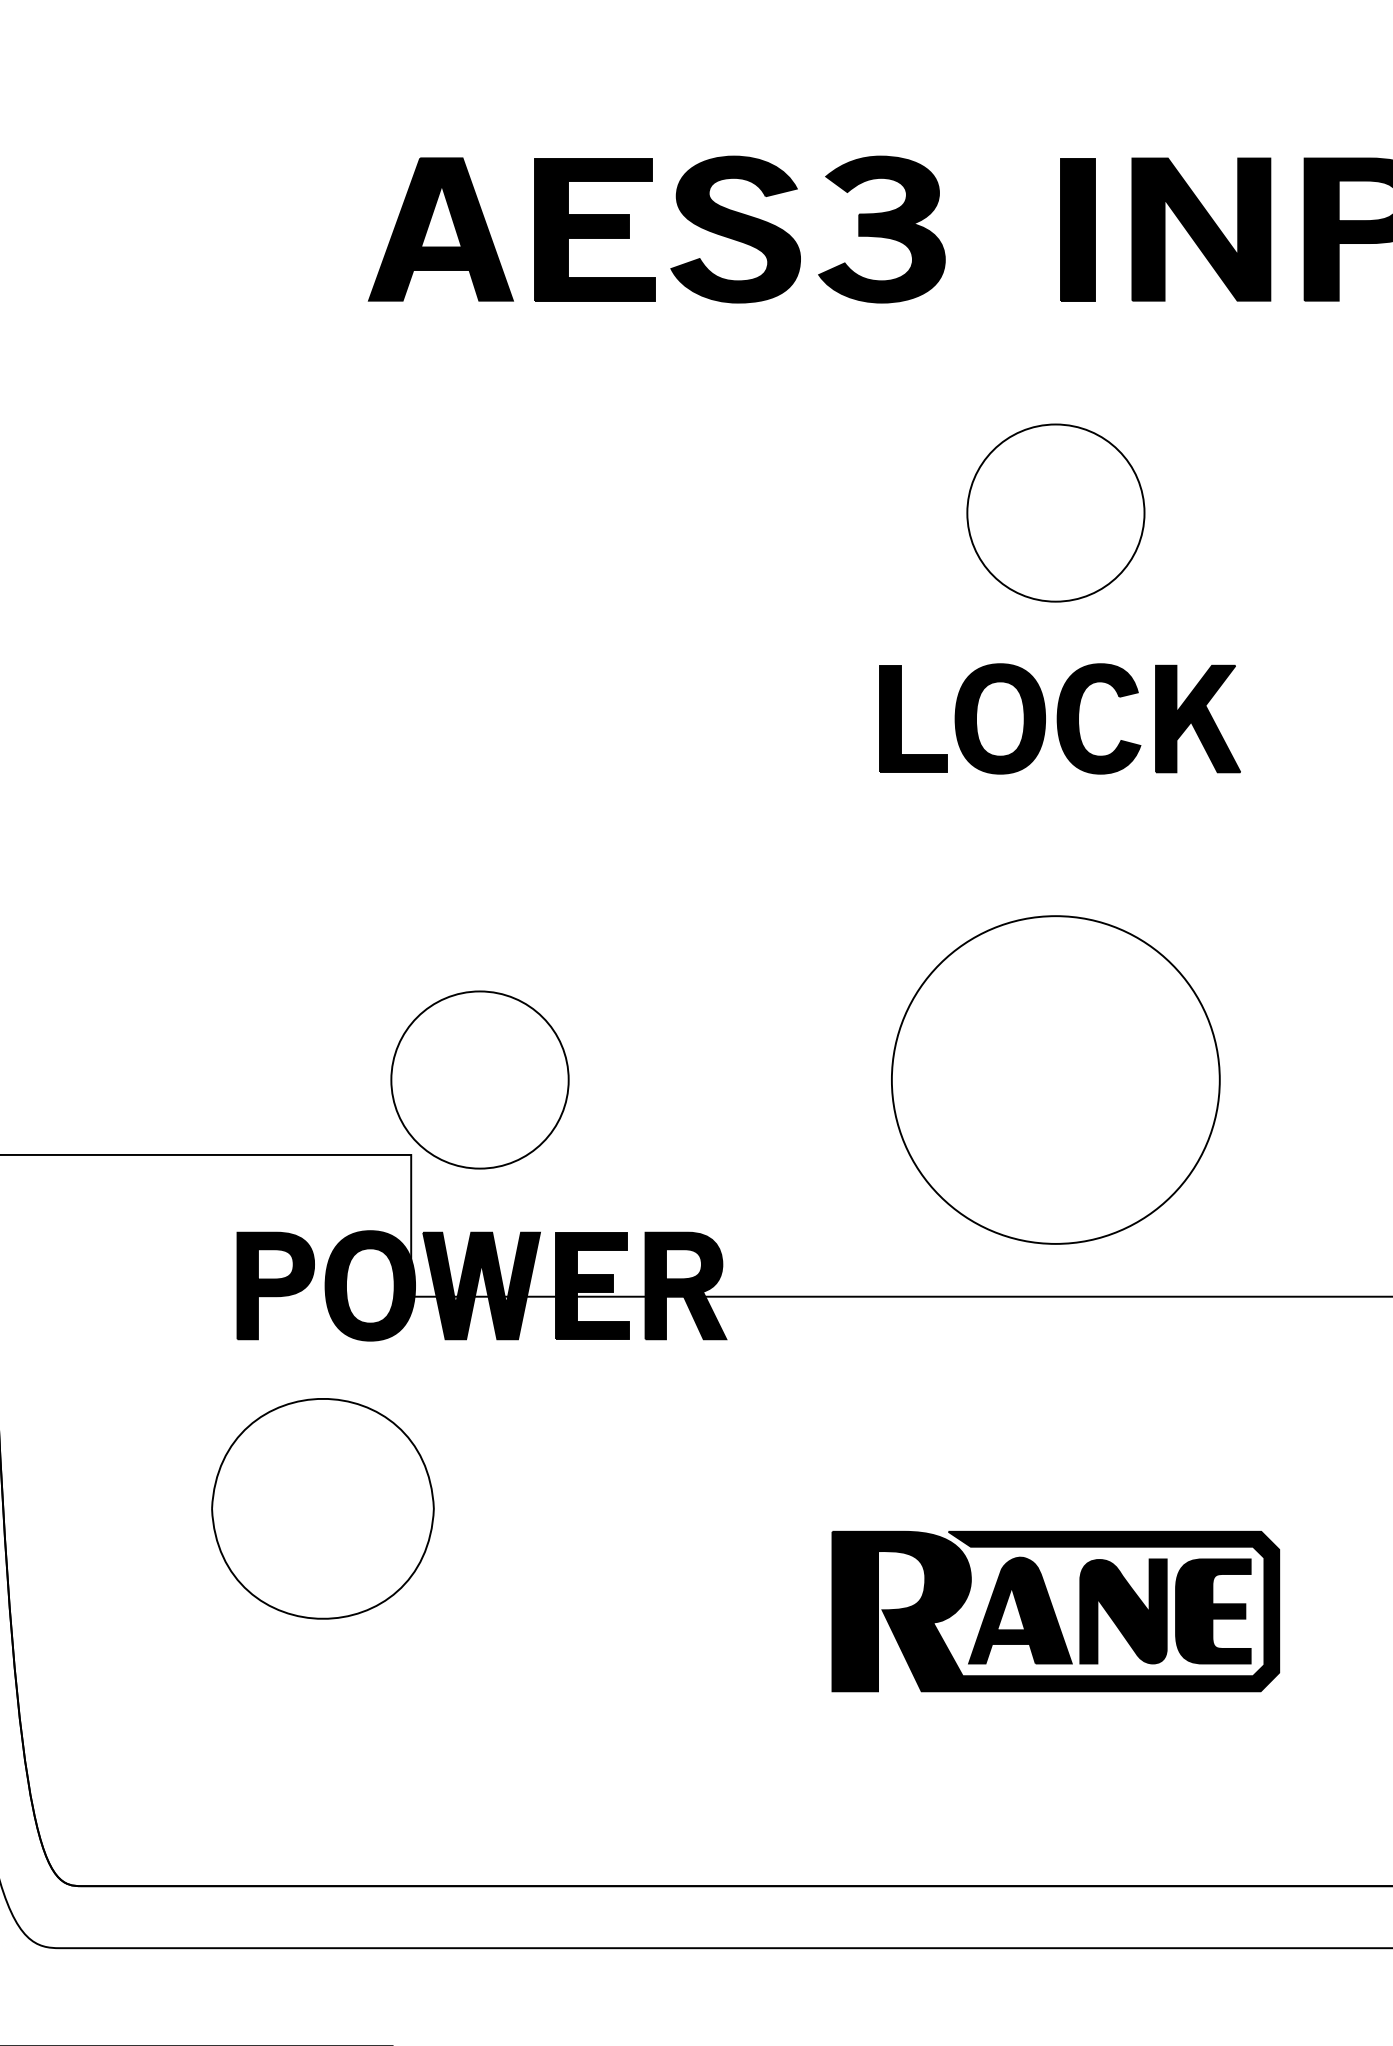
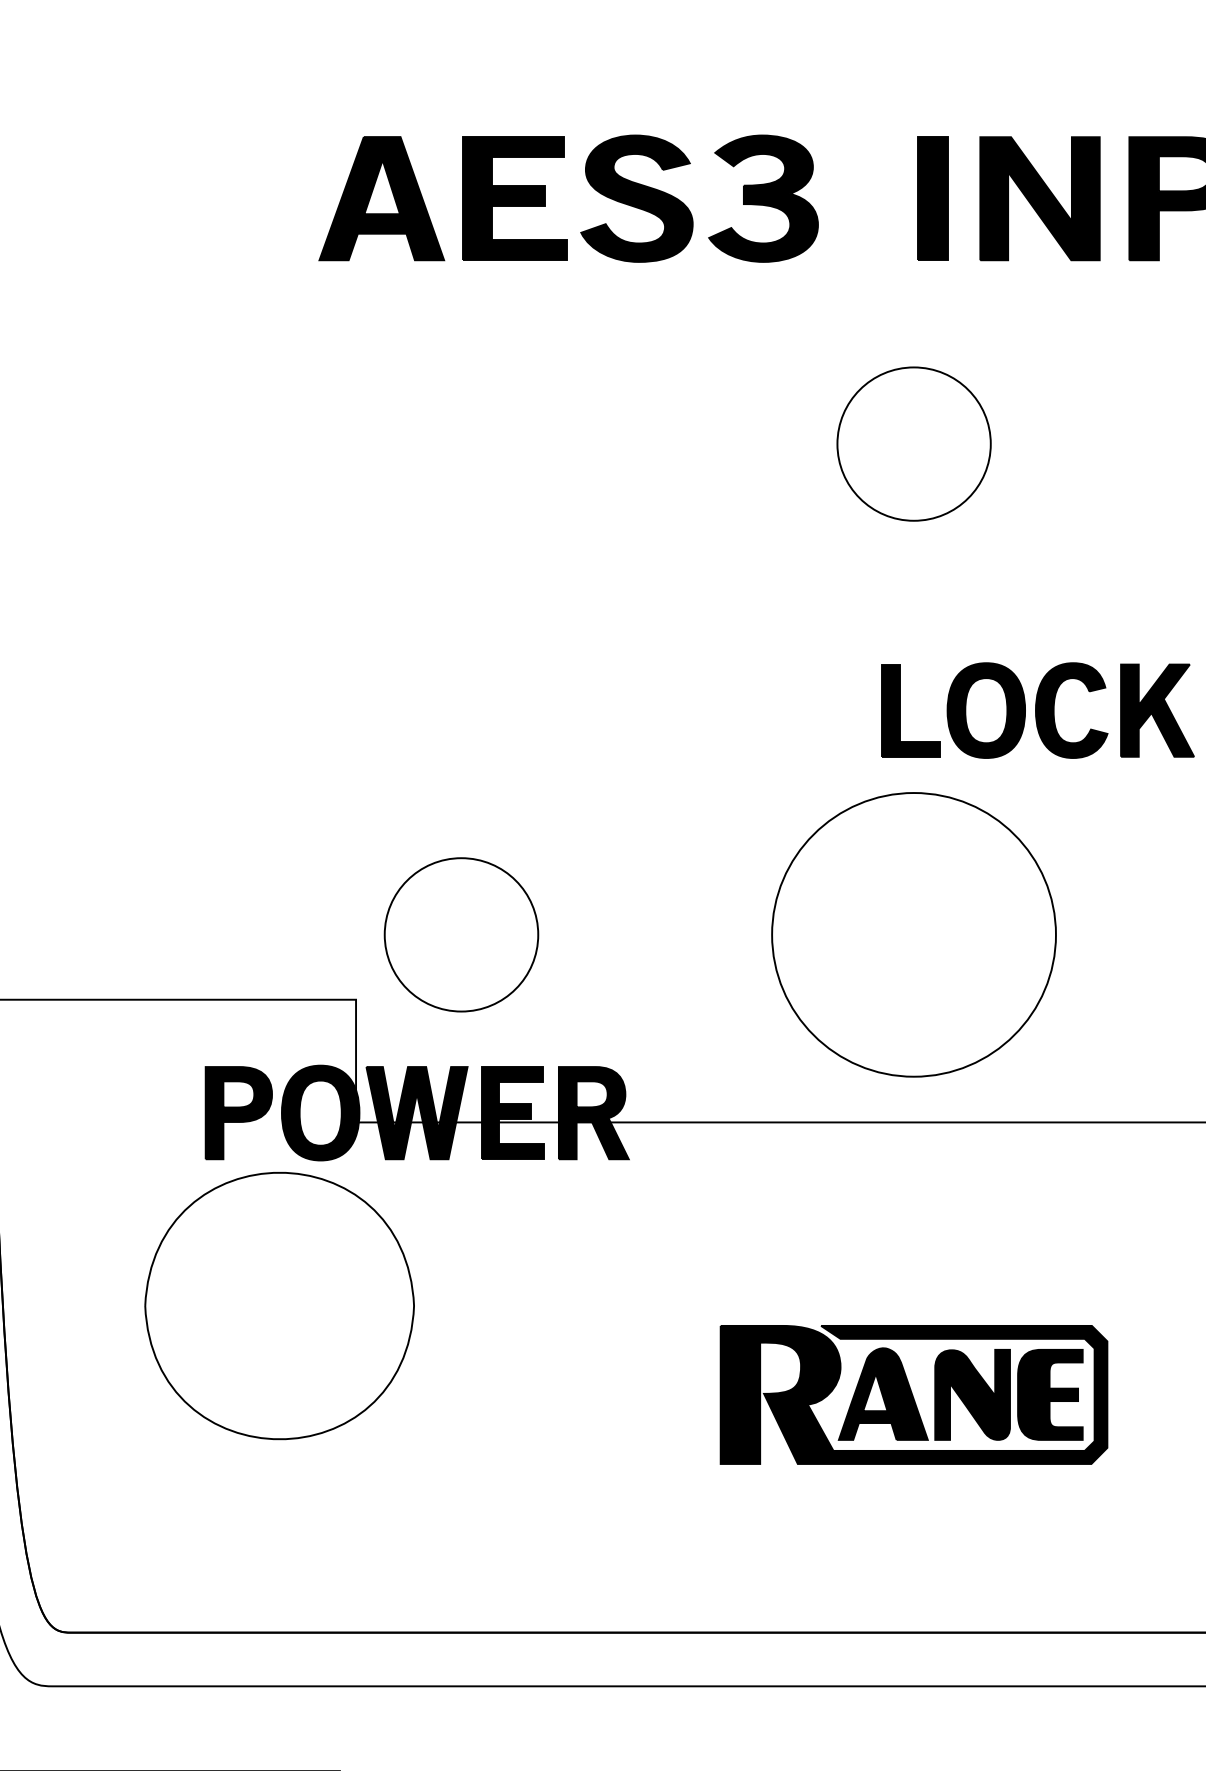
part: (1059, 718) -> (1037, 710), moved
part: (479, 1079) -> (461, 934), moved
part: (322, 1508) -> (279, 1305), size x1.4

